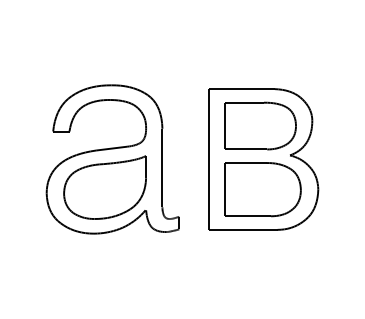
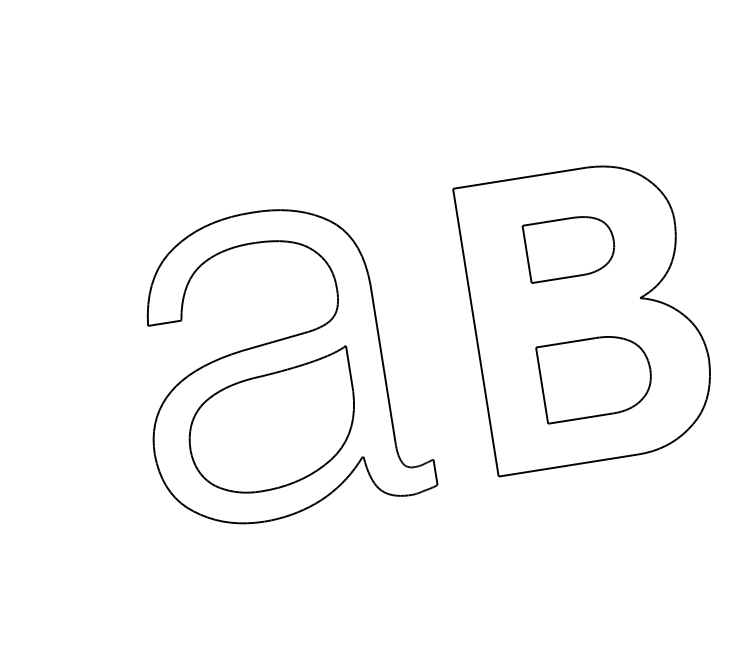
part: (260, 125) -> (570, 246), size x0.6
part: (262, 189) -> (594, 376), size x0.7

